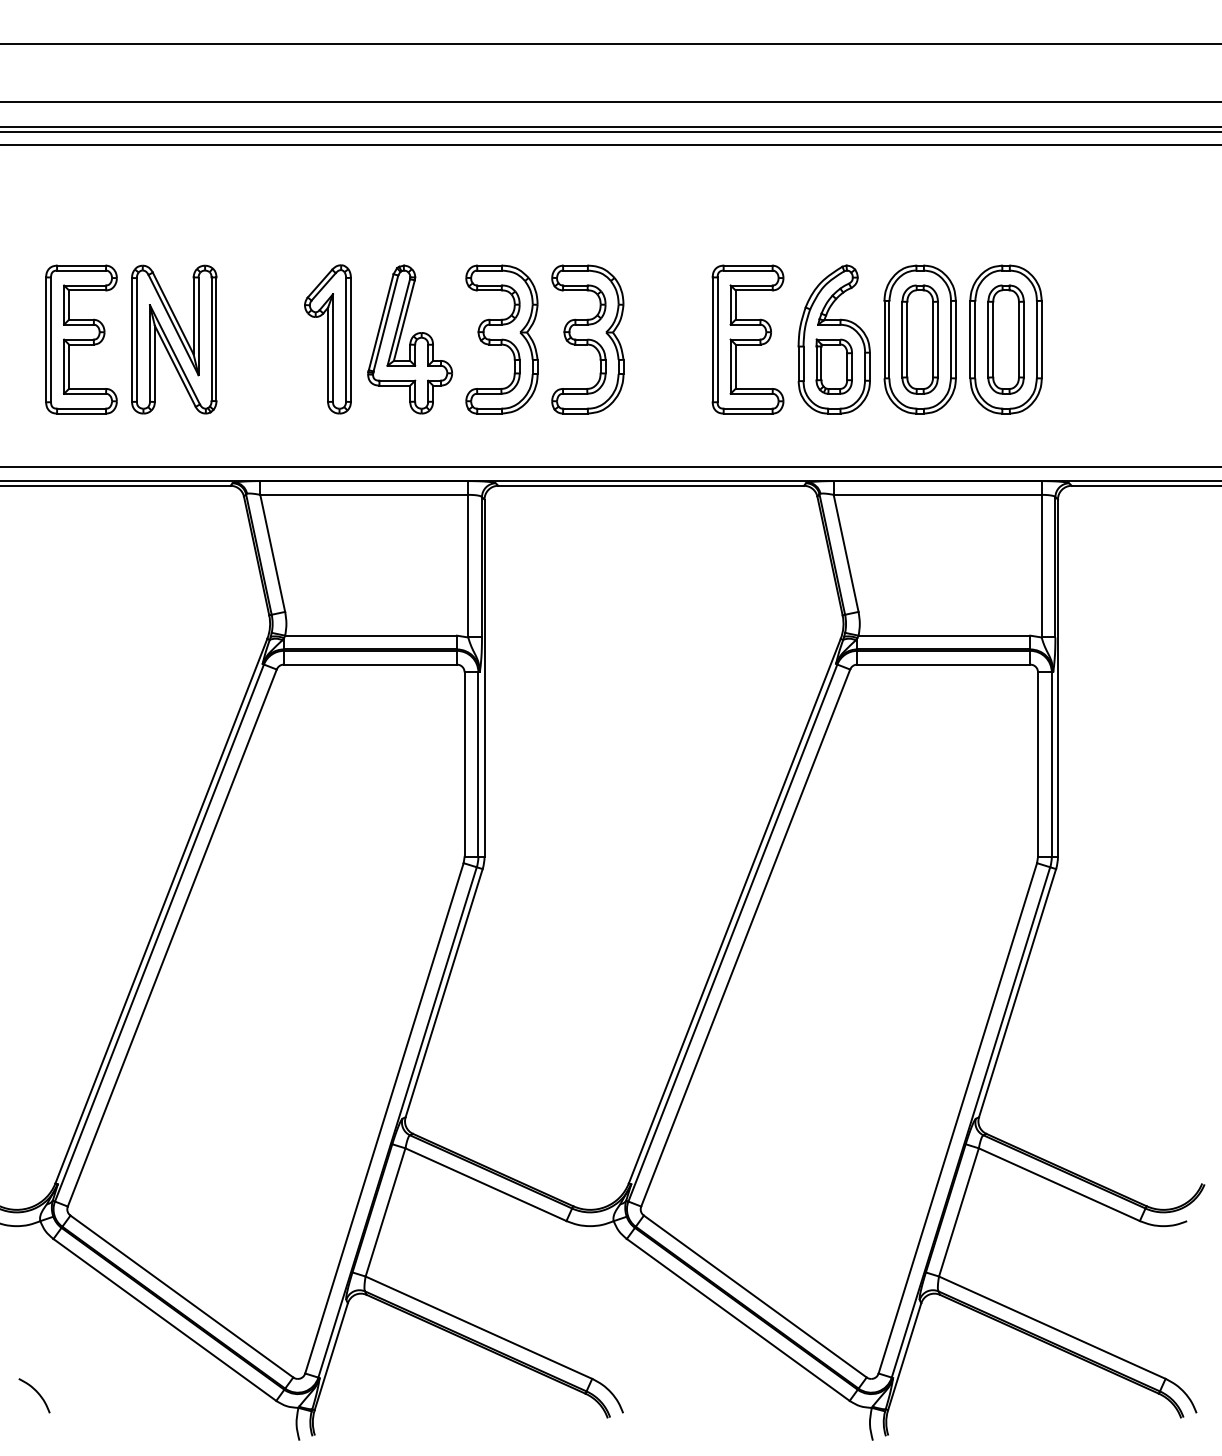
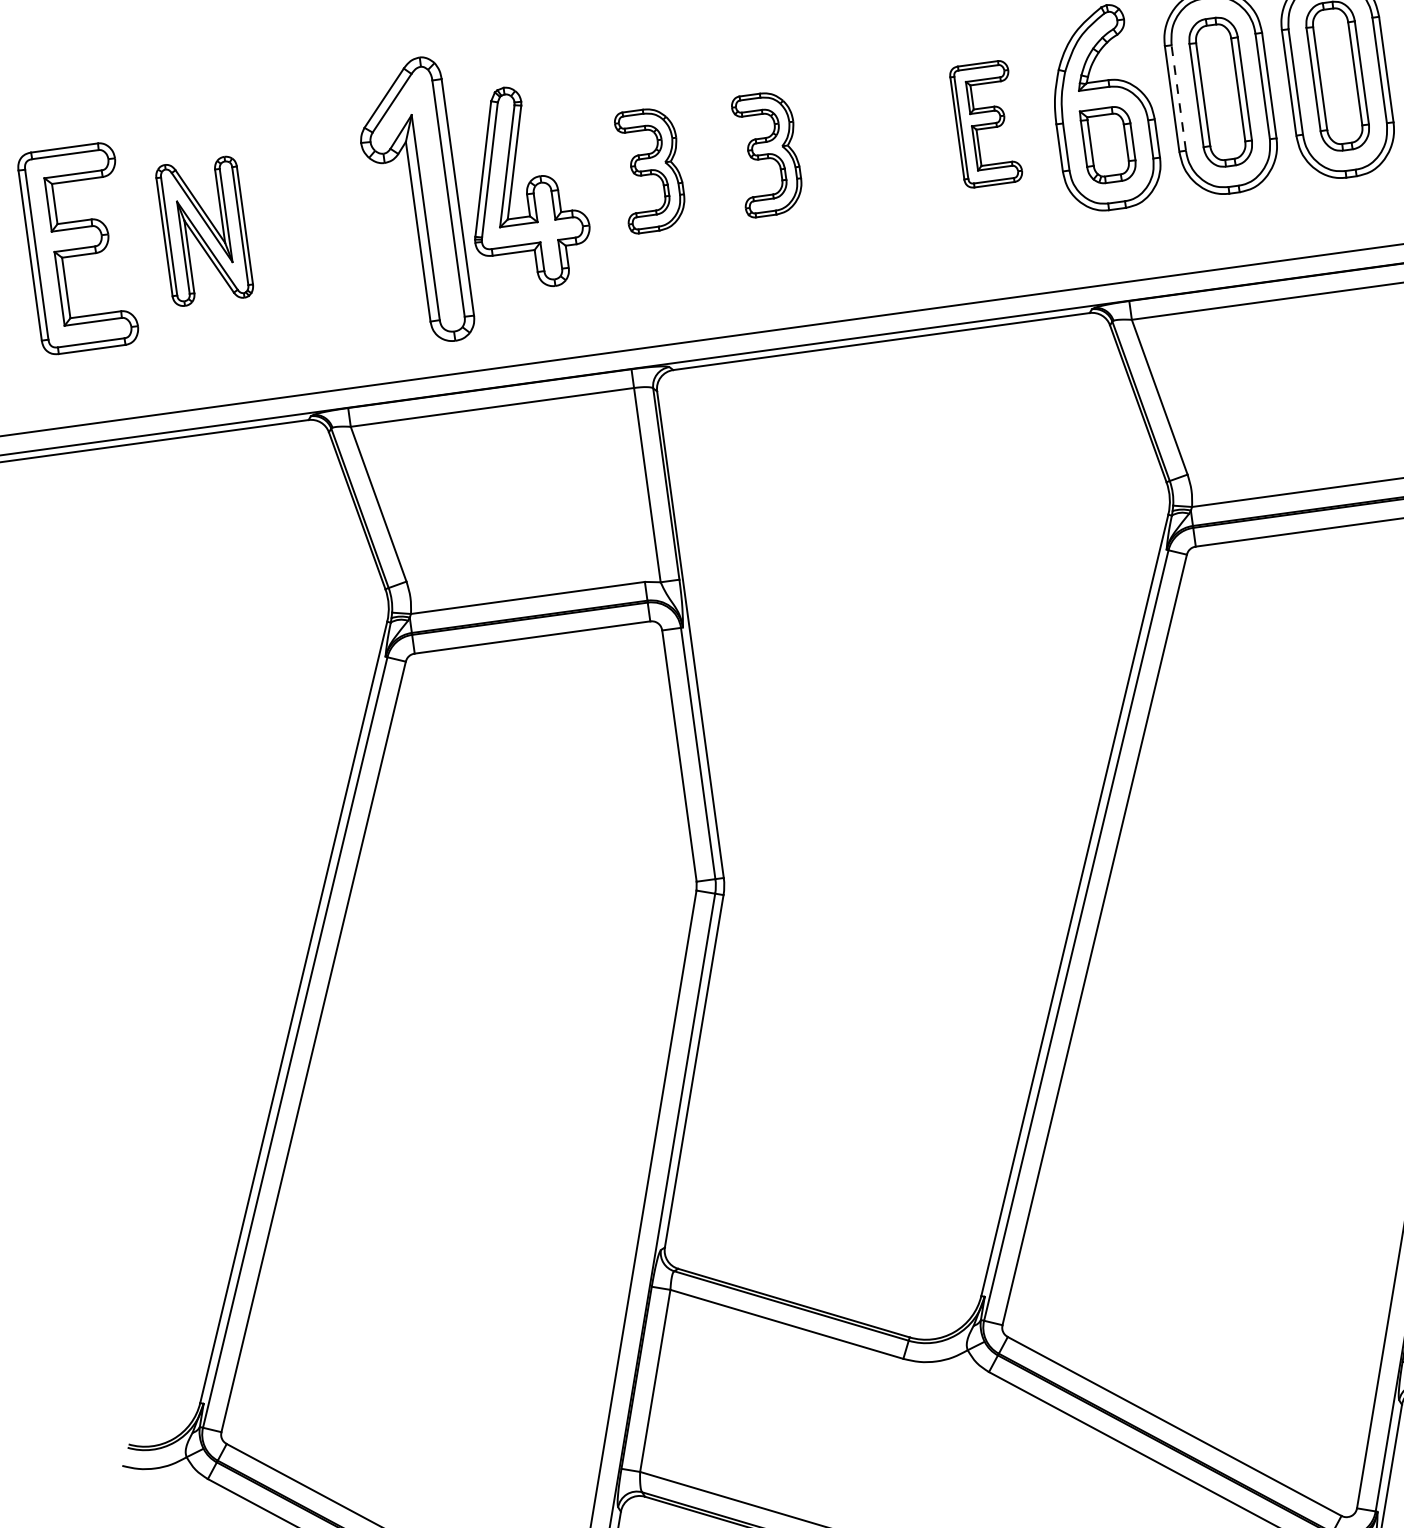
part: (174, 339) -> (204, 231), size x0.7
part: (327, 339) -> (413, 202), size x1.4
part: (501, 339) -> (650, 170), size x0.6
part: (587, 339) -> (767, 154), size x0.6
part: (747, 339) -> (985, 124), size x0.6
line: (889, 339) -> (1178, 97), solid -> dashed

